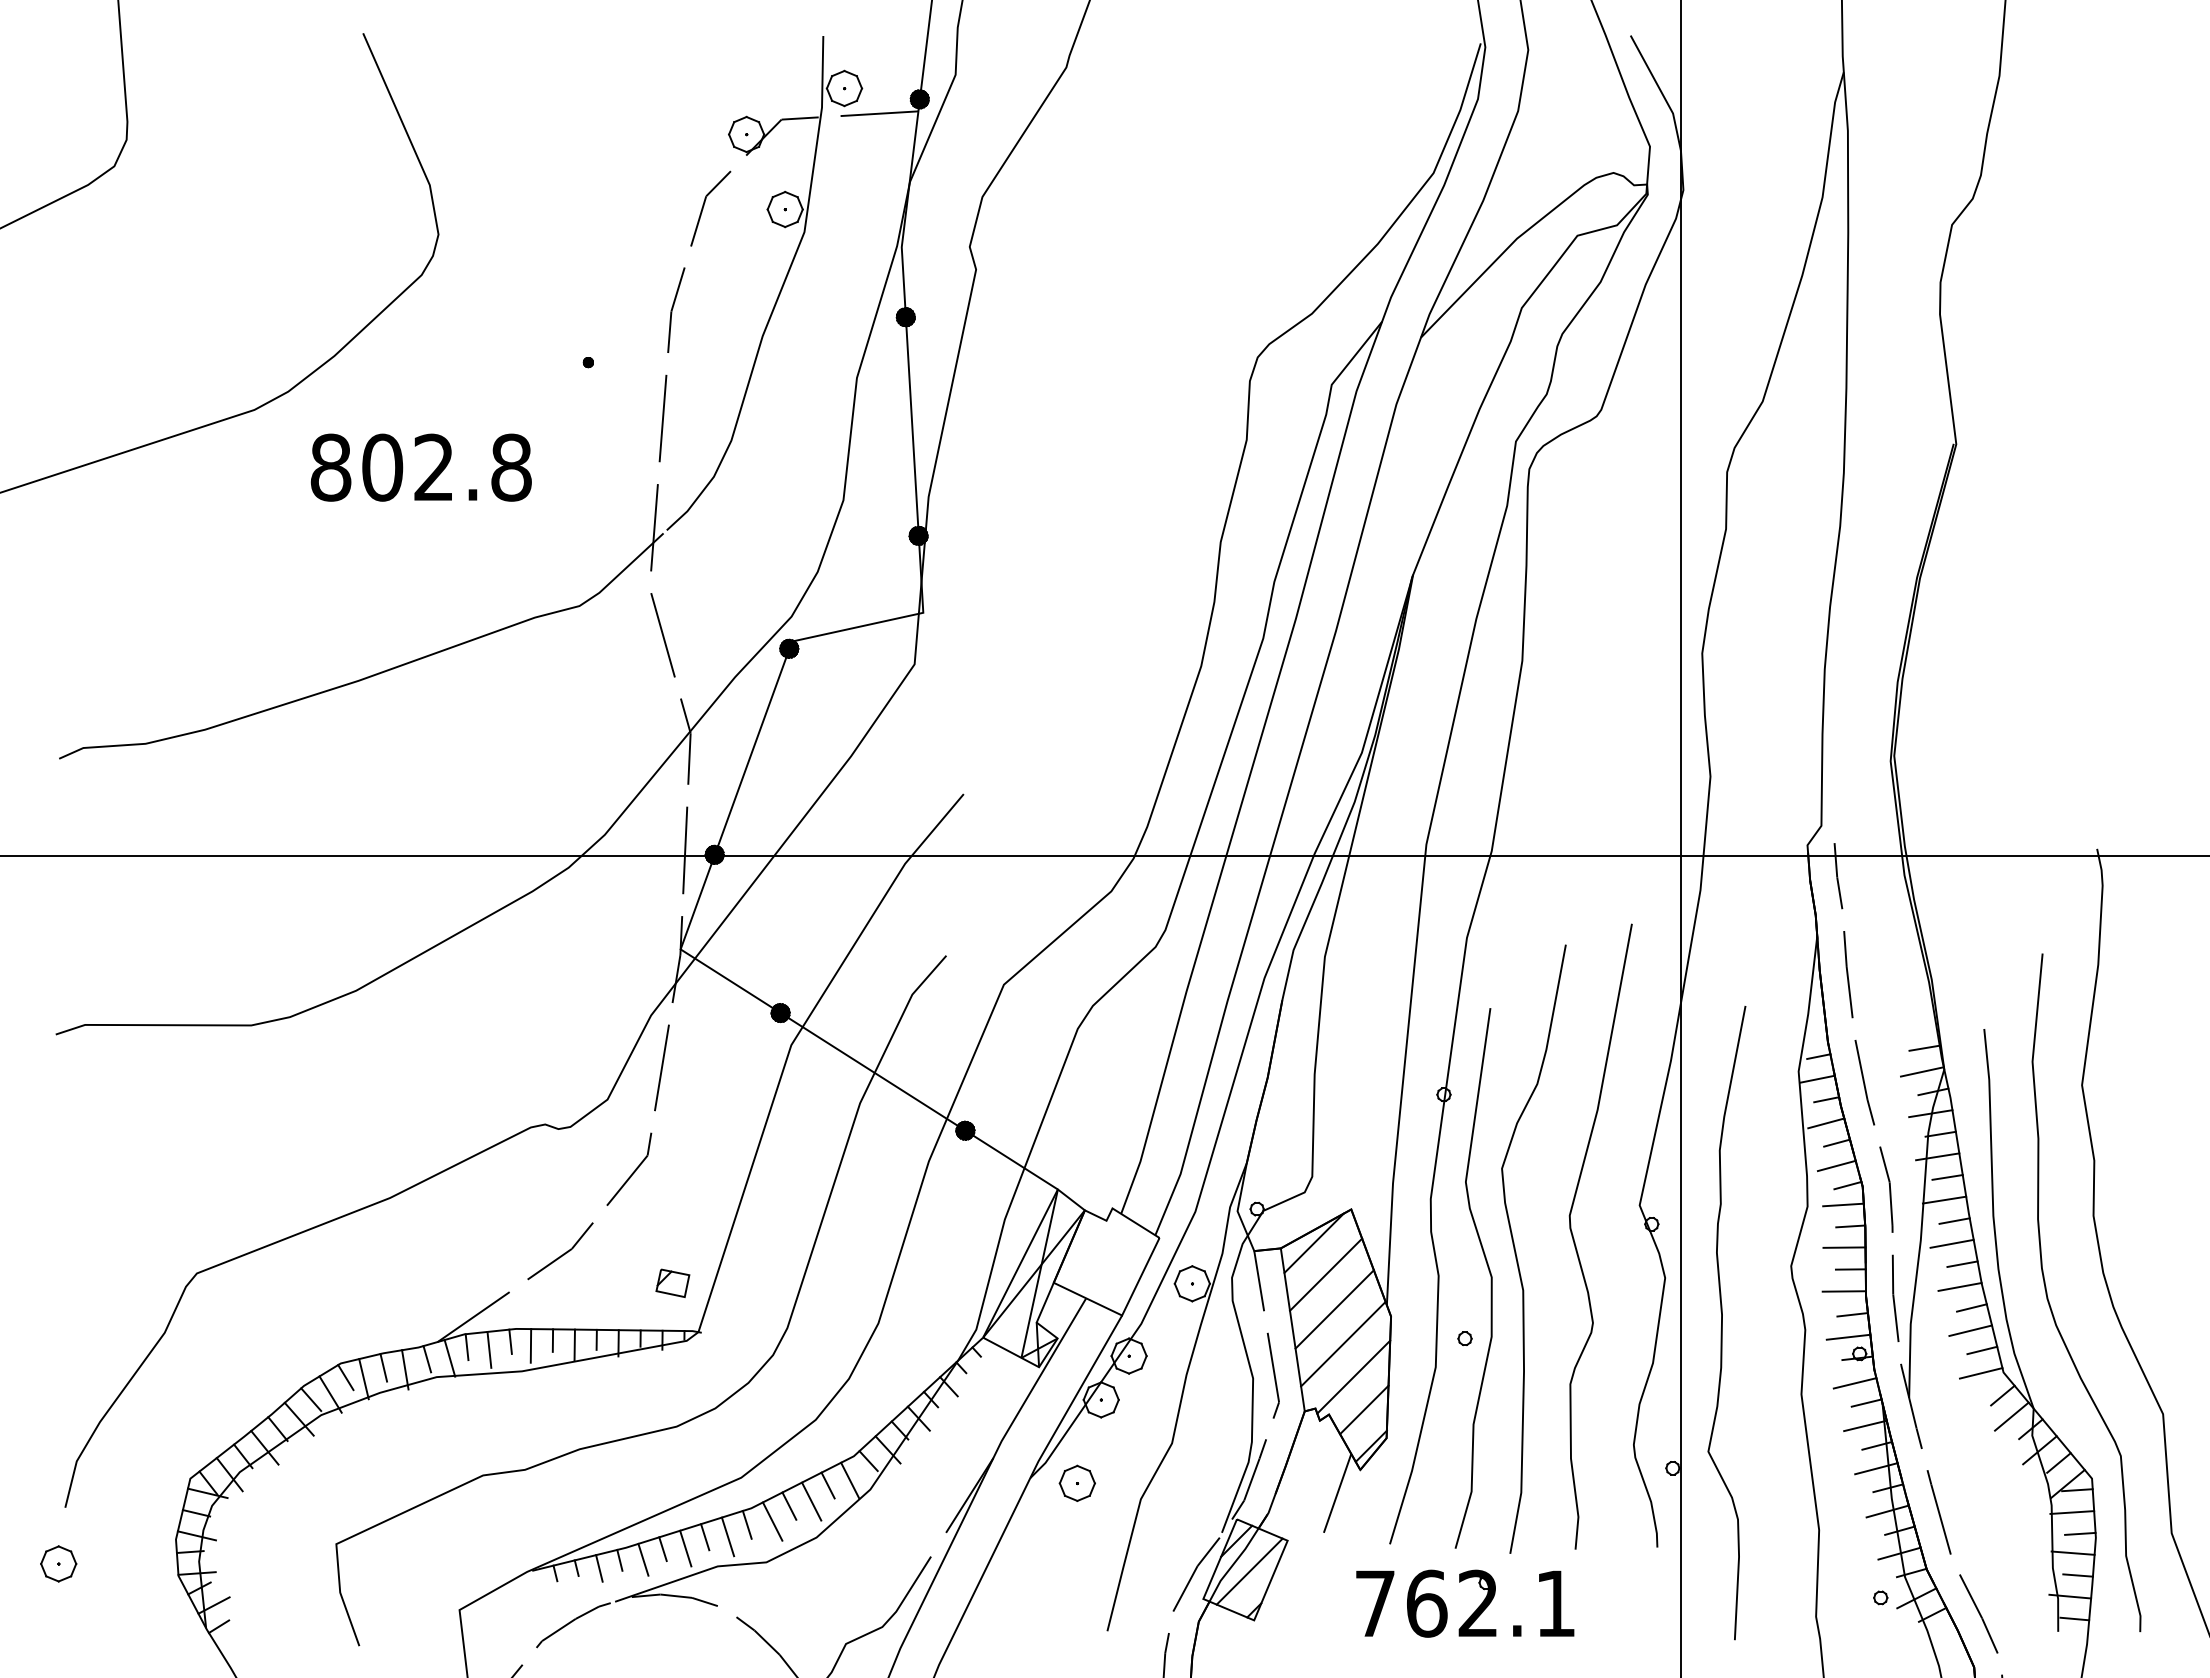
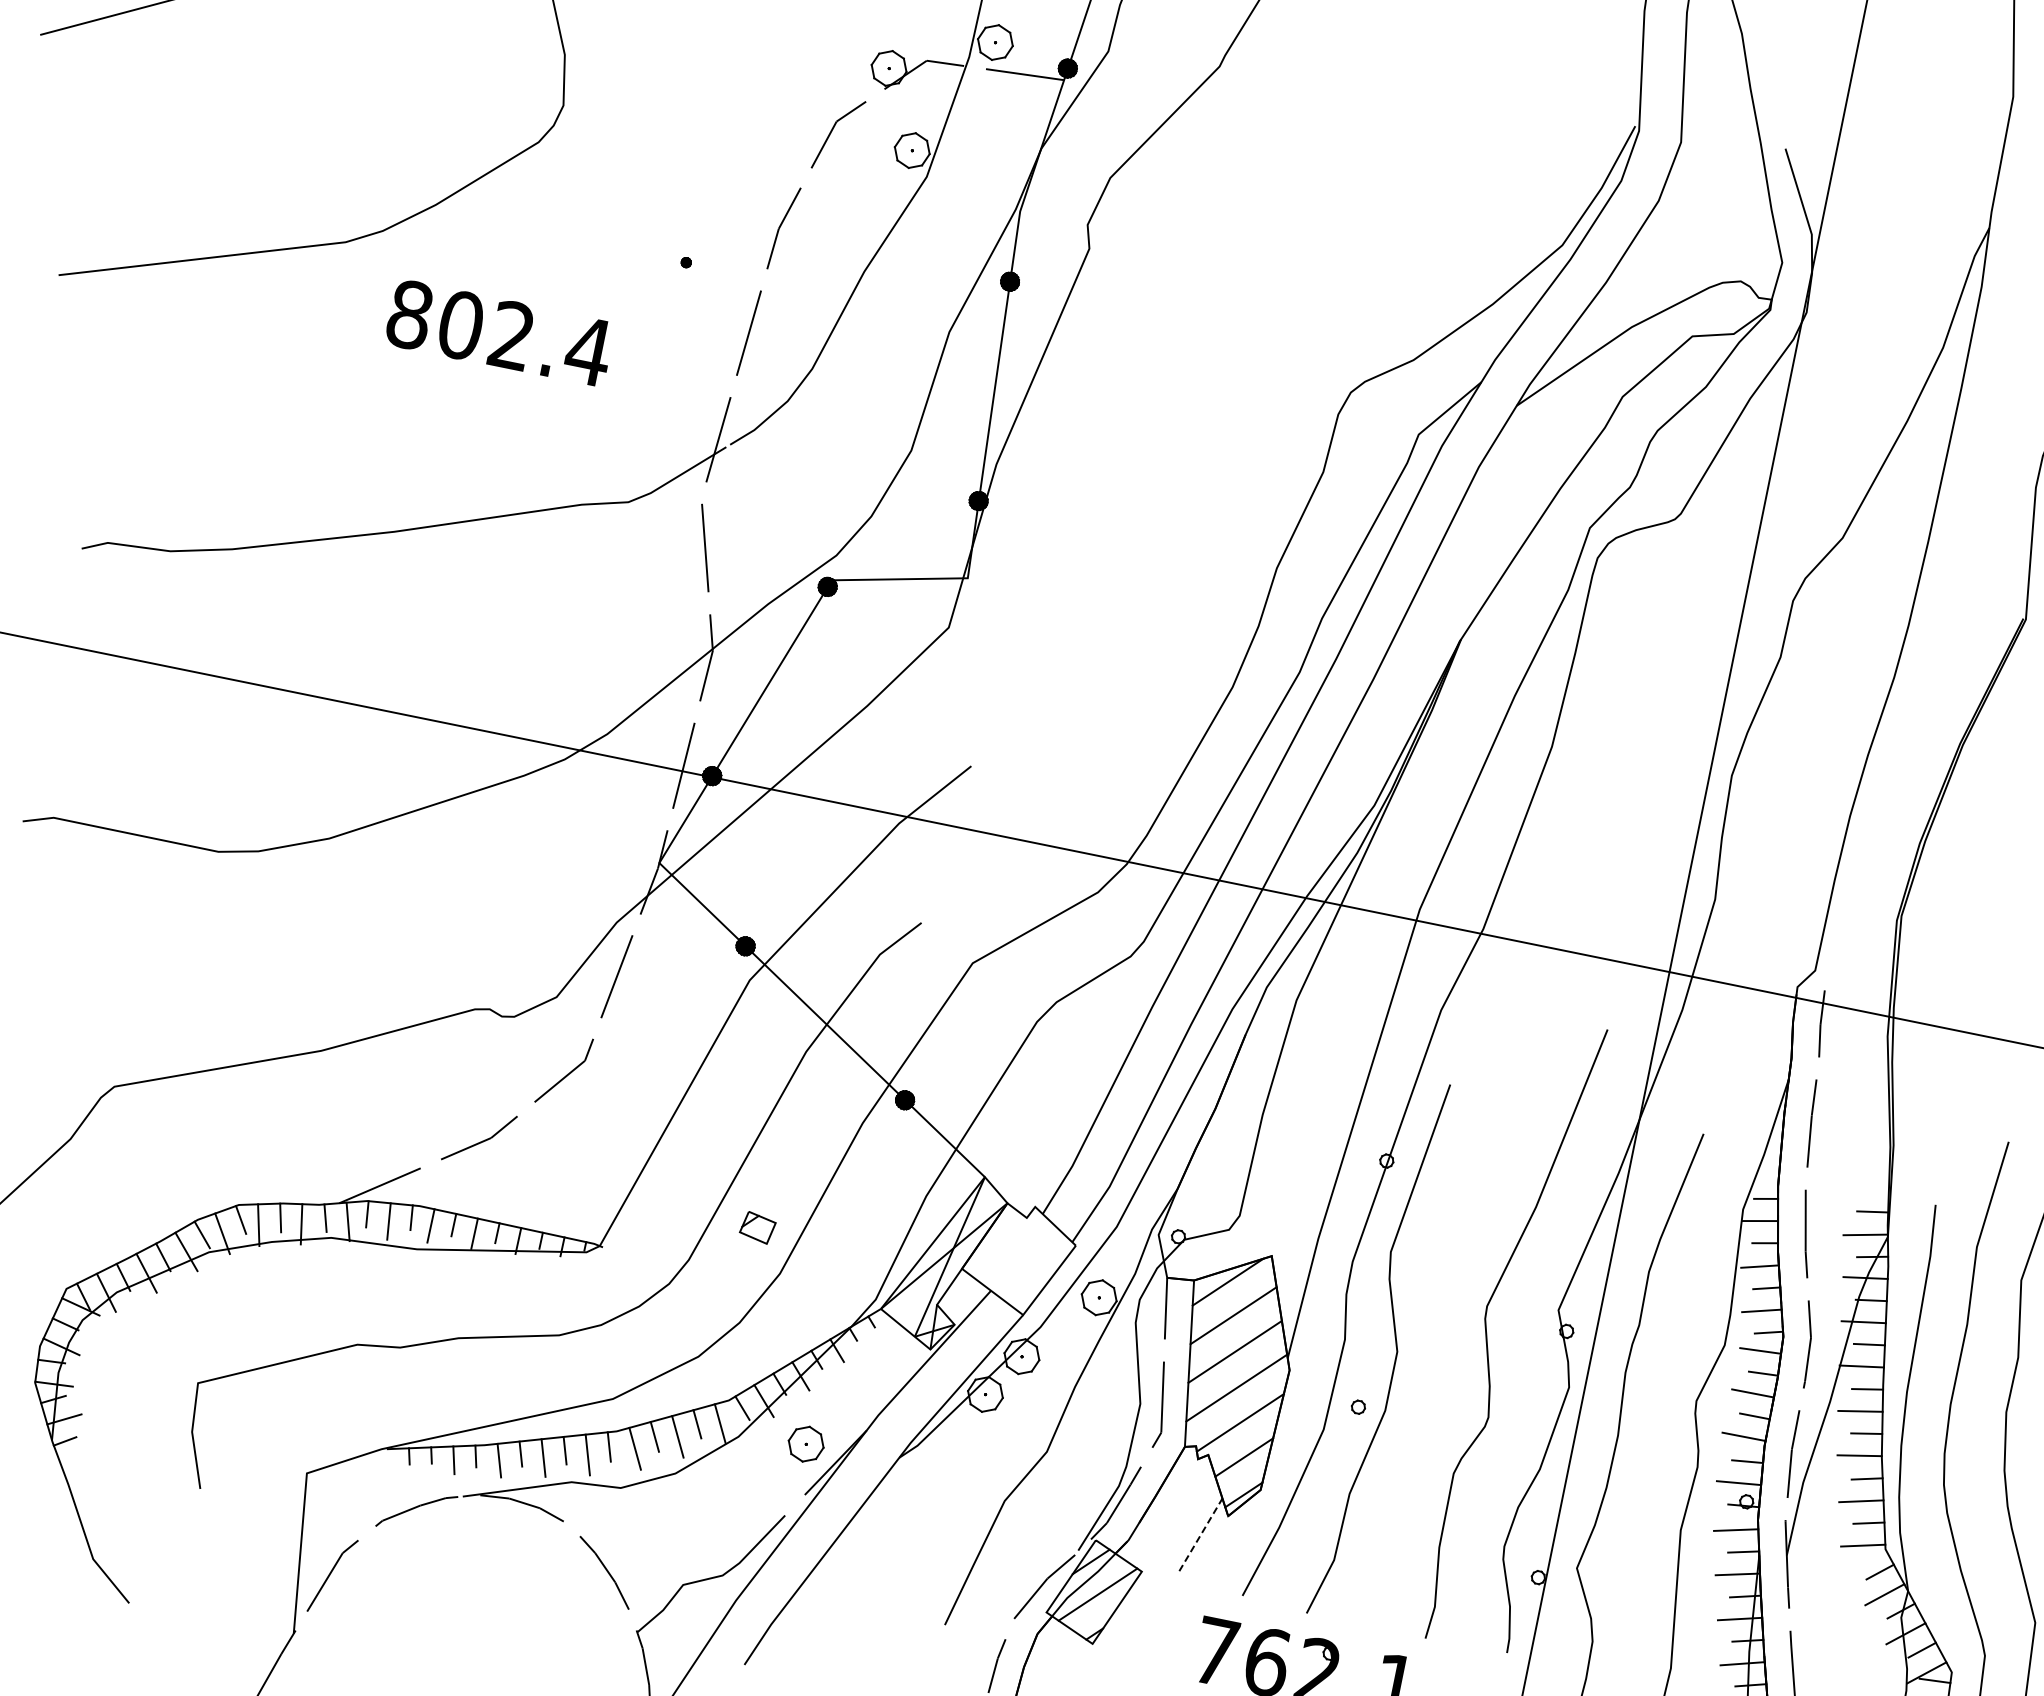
text: (510, 467) -> (587, 350), 802.8 -> 802.4
curve: (1516, 1251) -> (1427, 1331), removed
part: (672, 1282) -> (757, 1226), moved
part: (1076, 1482) -> (805, 1443), moved
line: (1337, 1493) -> (1200, 1534), solid -> dashed

